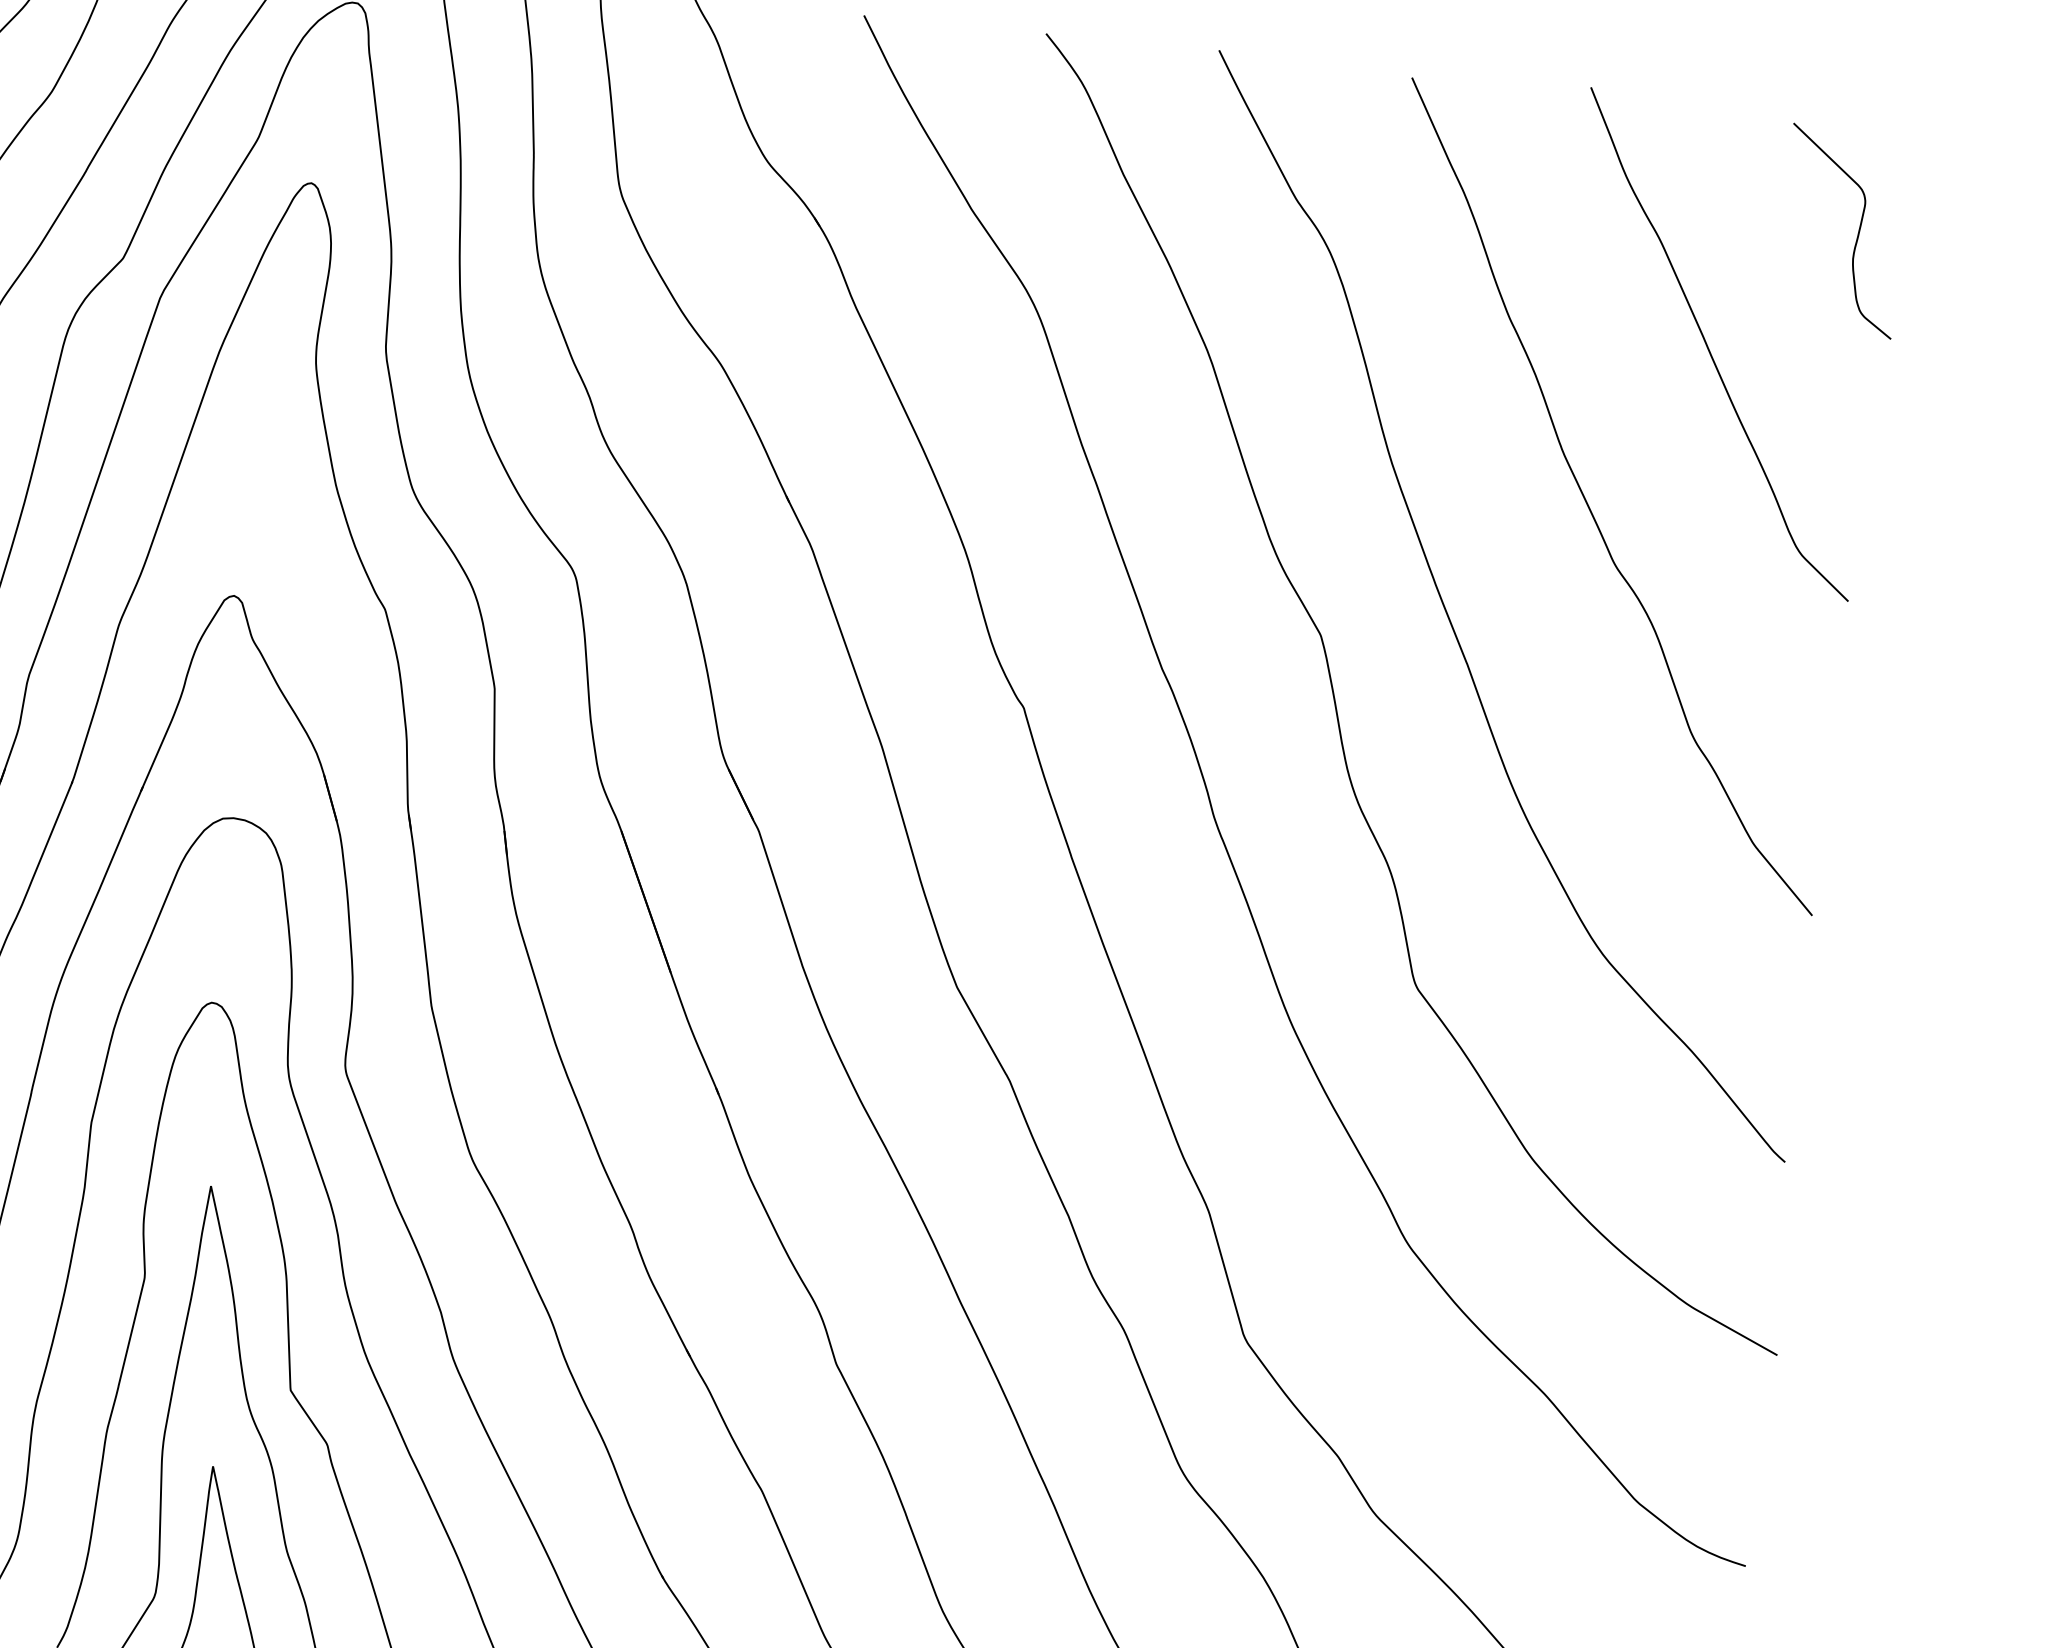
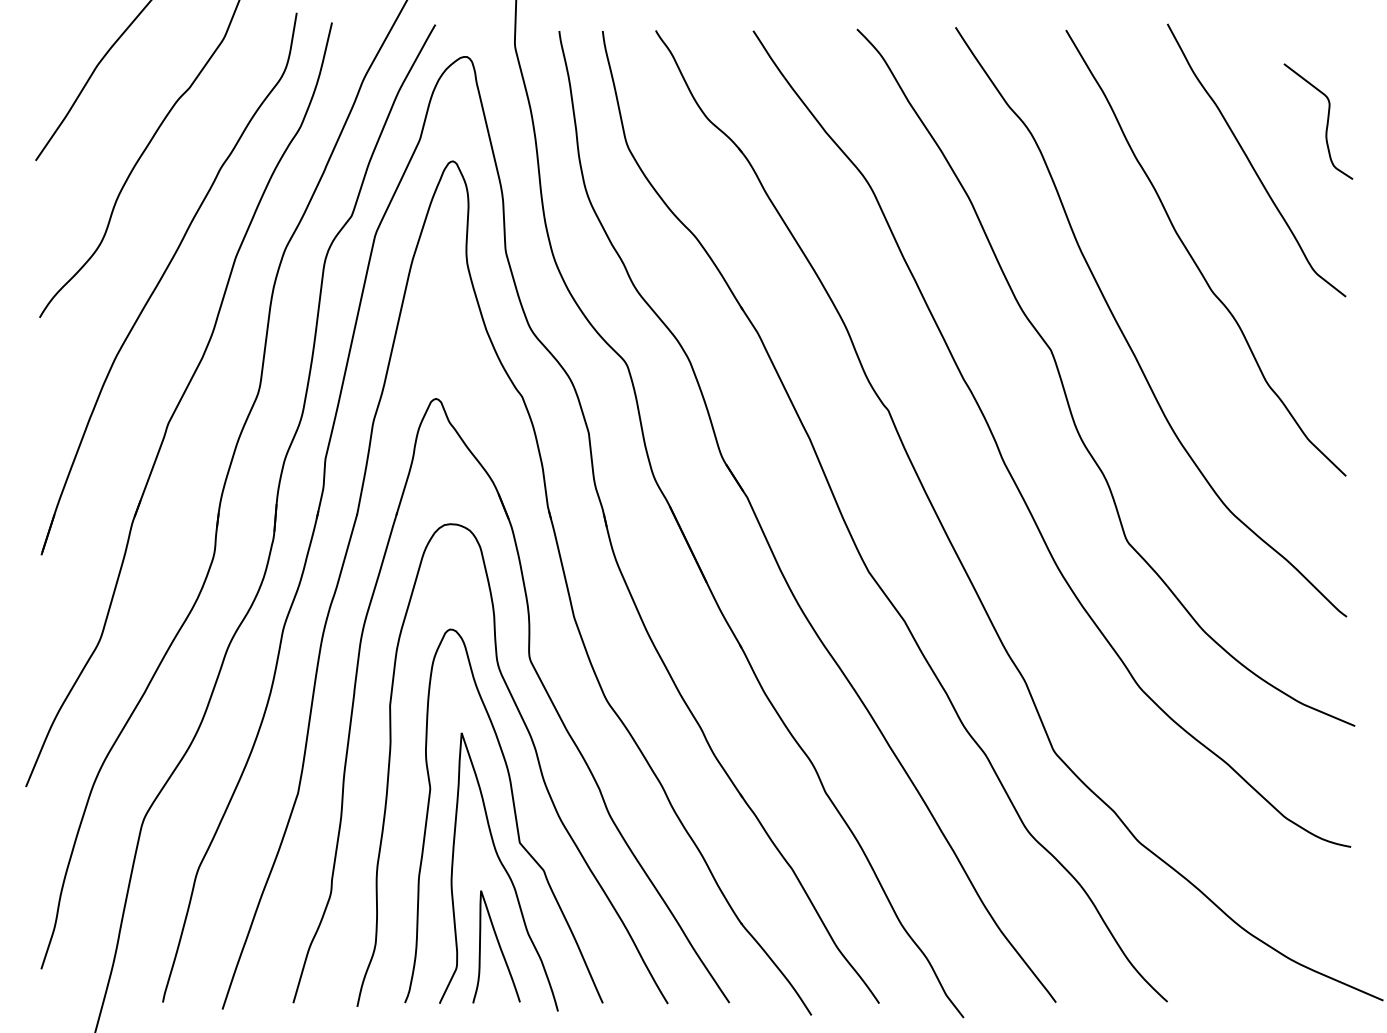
curve: (1856, 234) -> (1326, 122), moved

